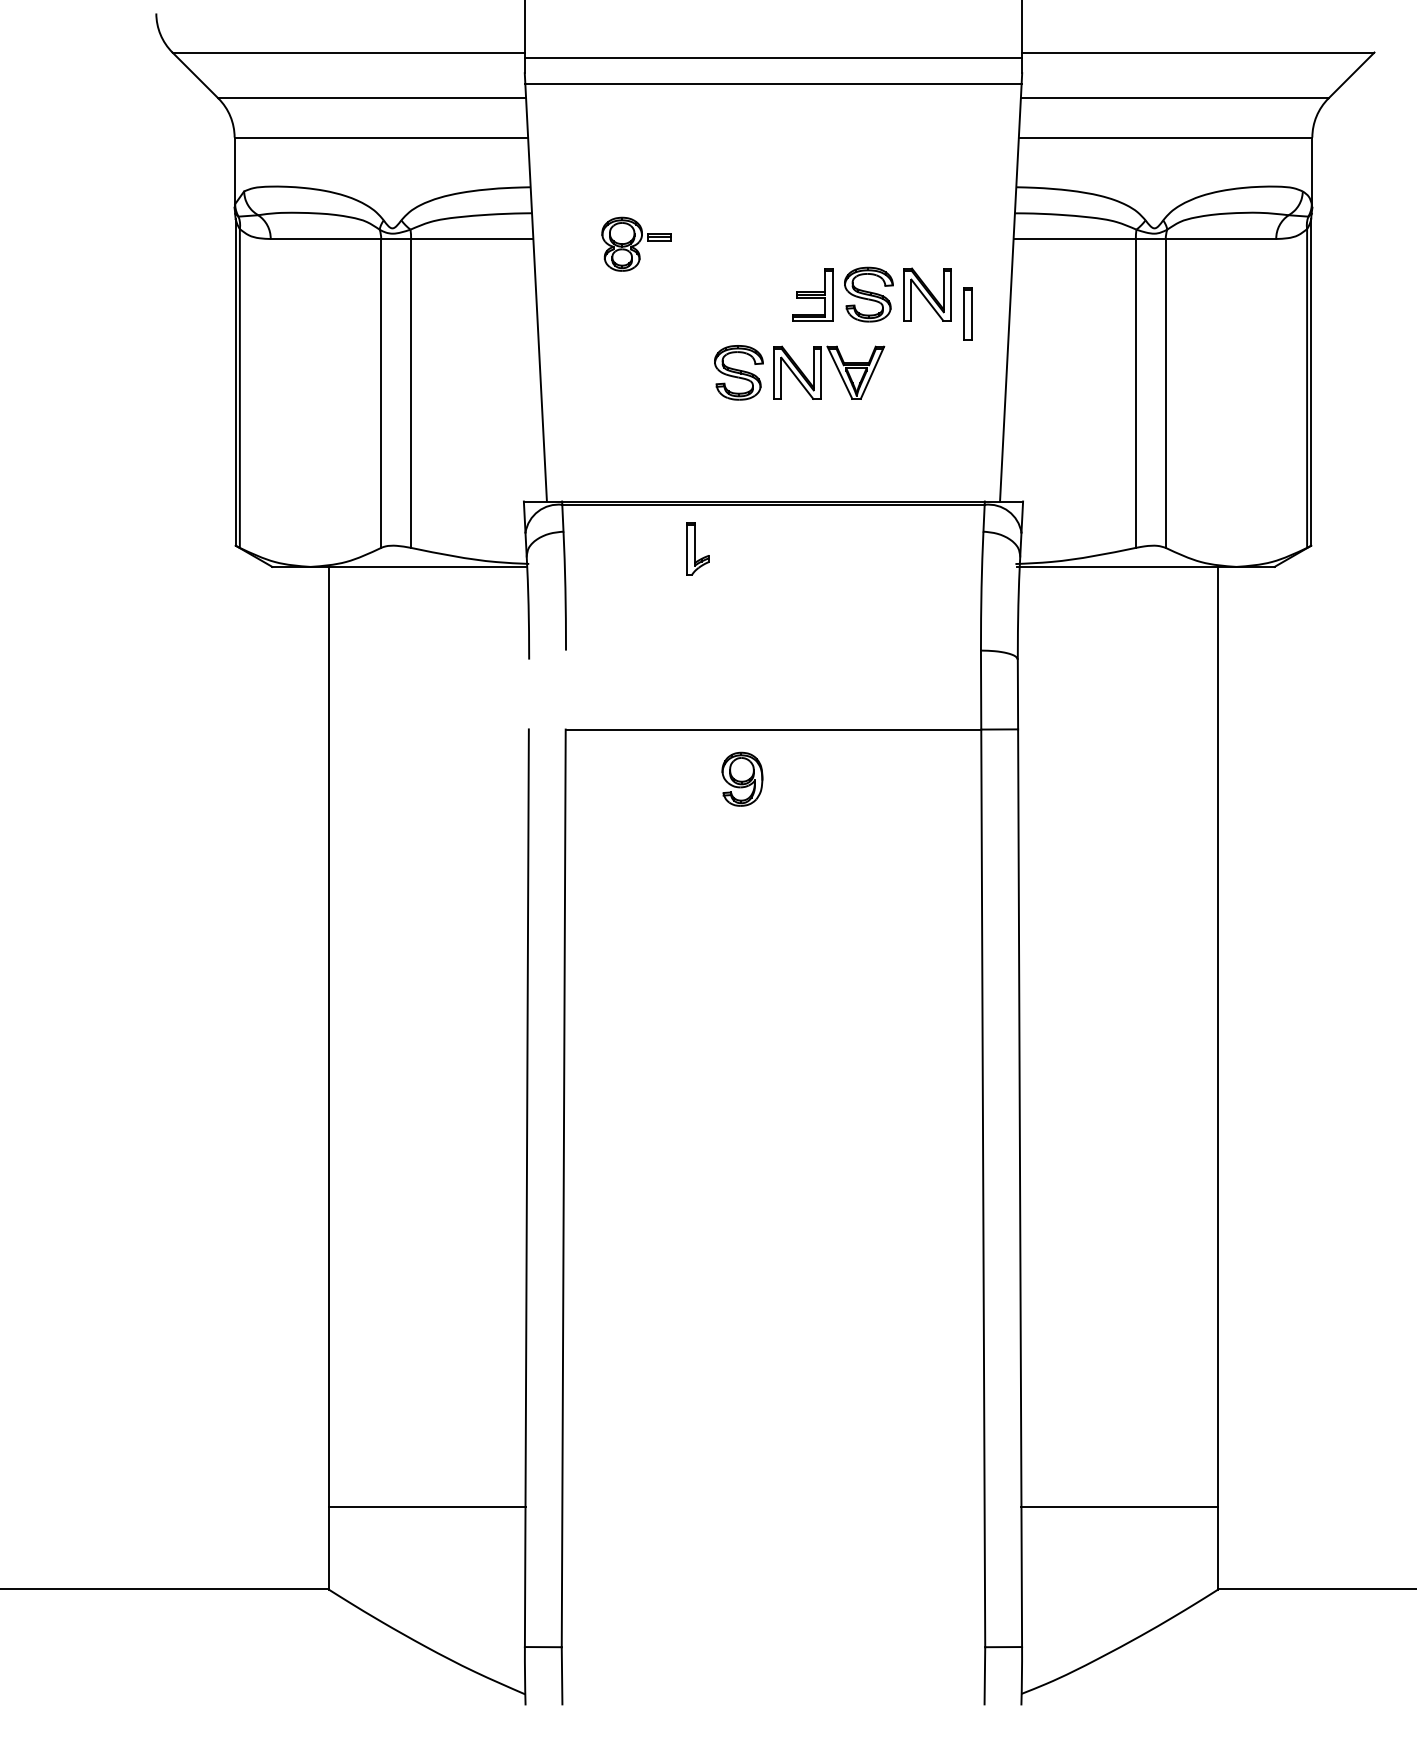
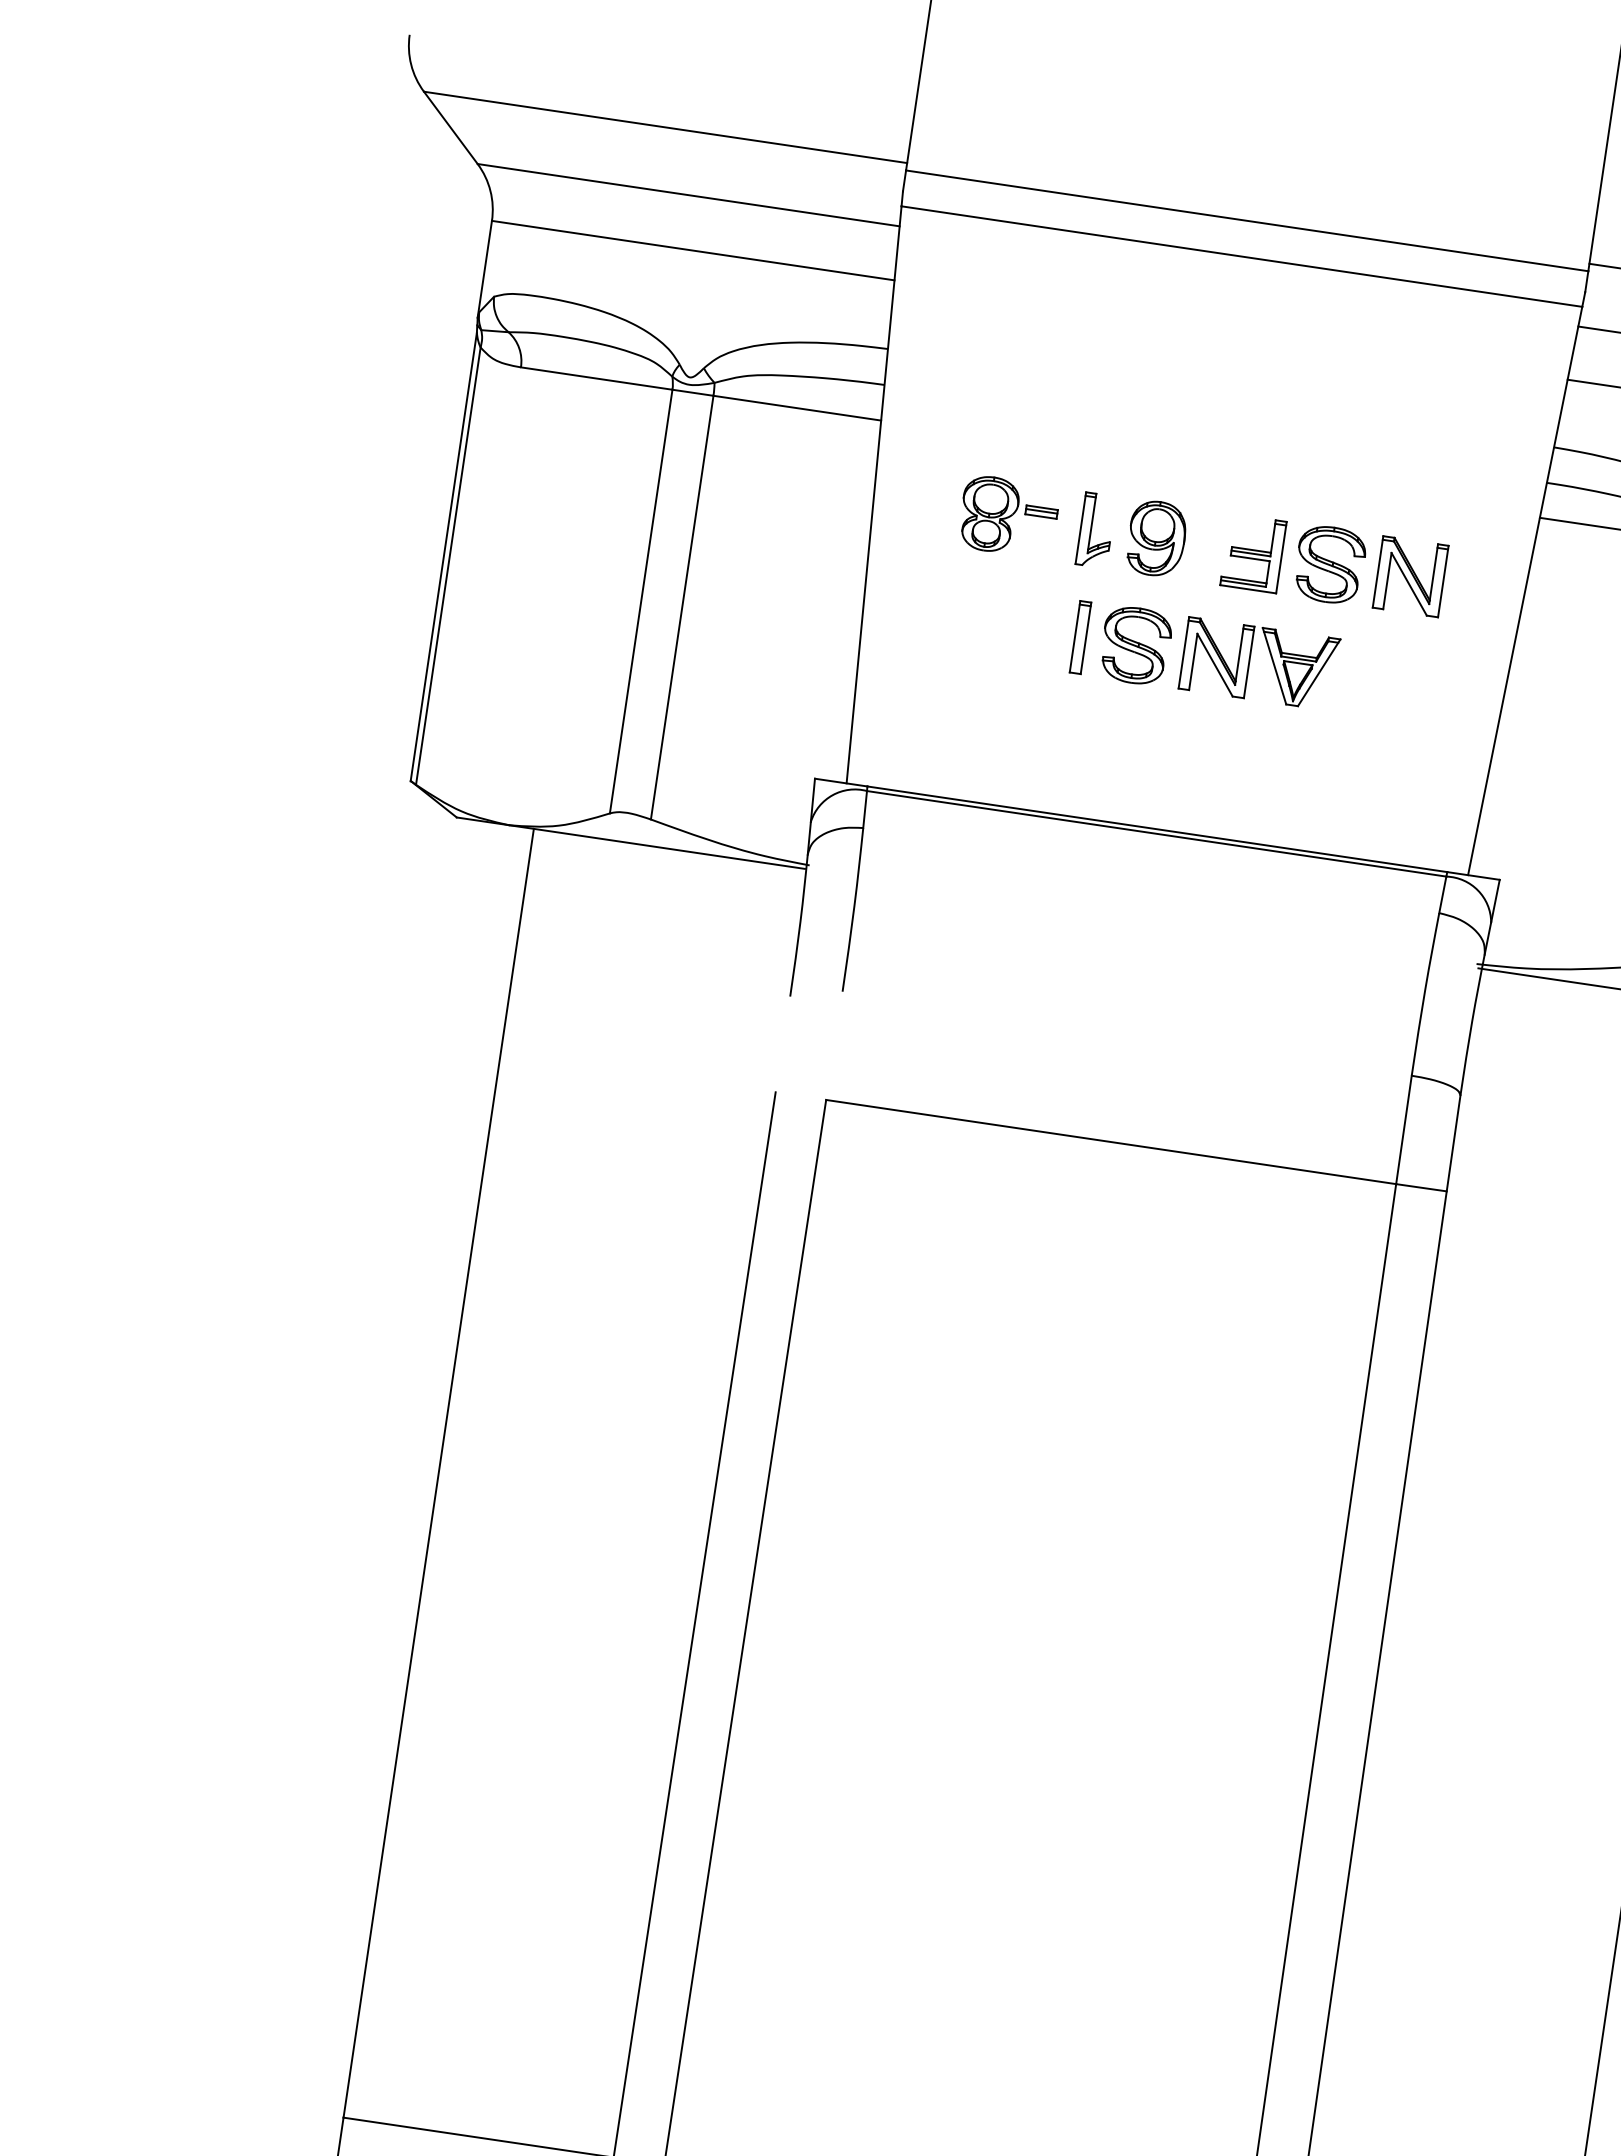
part: (636, 243) -> (1008, 515), moved
part: (967, 313) -> (1079, 636), moved
part: (697, 548) -> (1095, 529), moved
part: (742, 778) -> (1156, 537), moved

